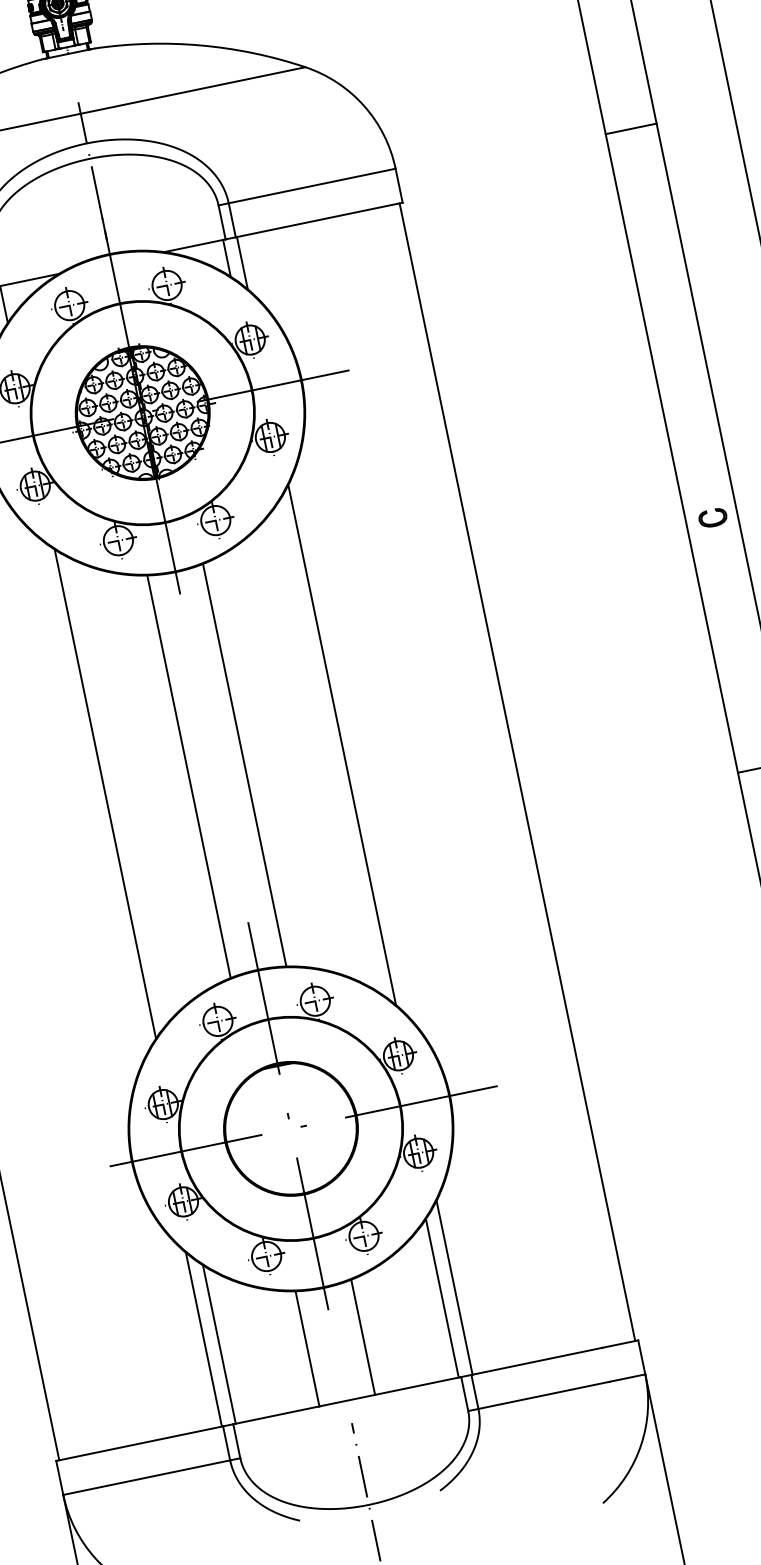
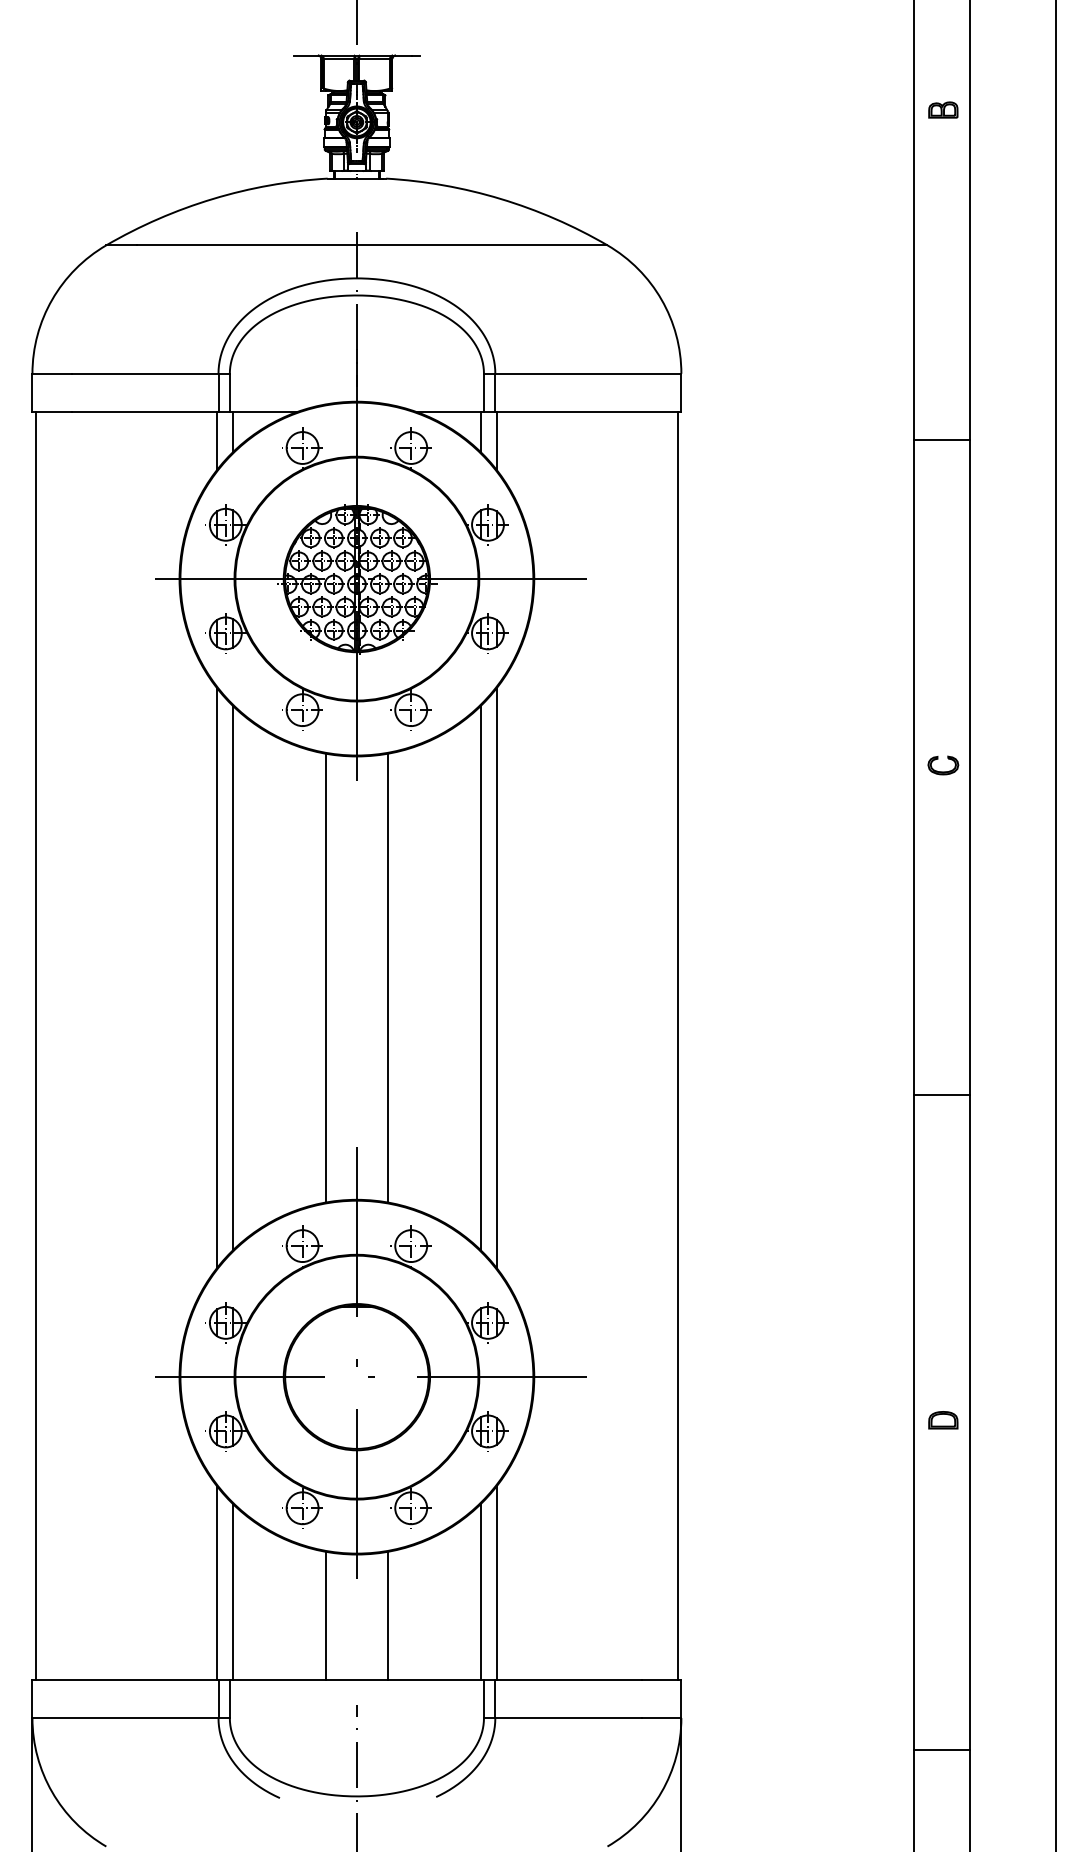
line: (630, 129) -> (941, 440), moved
part: (713, 518) -> (943, 765), moved
line: (328, 747) -> (481, 977), added
line: (91, 796) -> (217, 977), added

